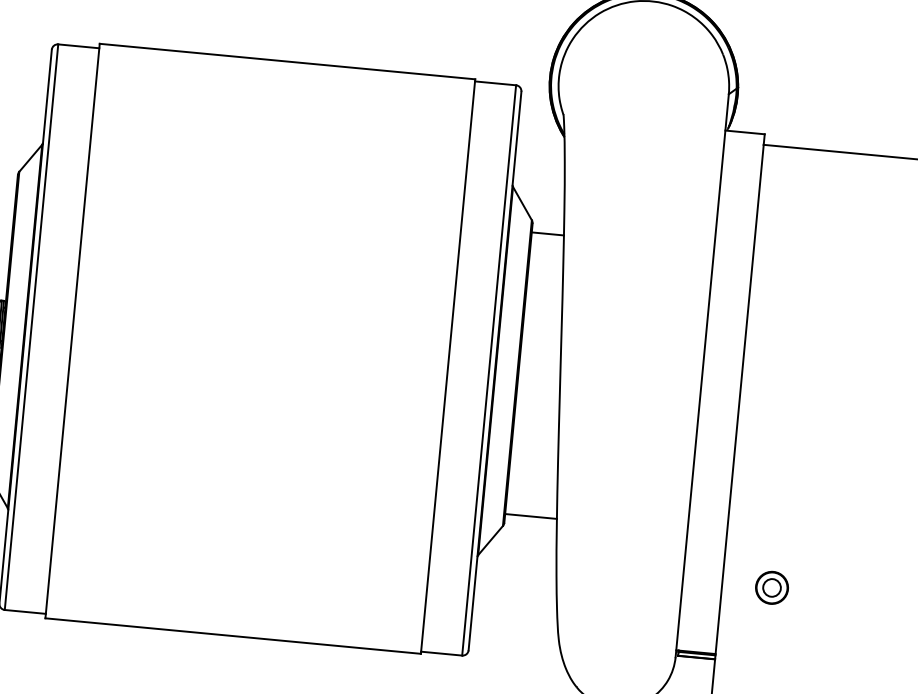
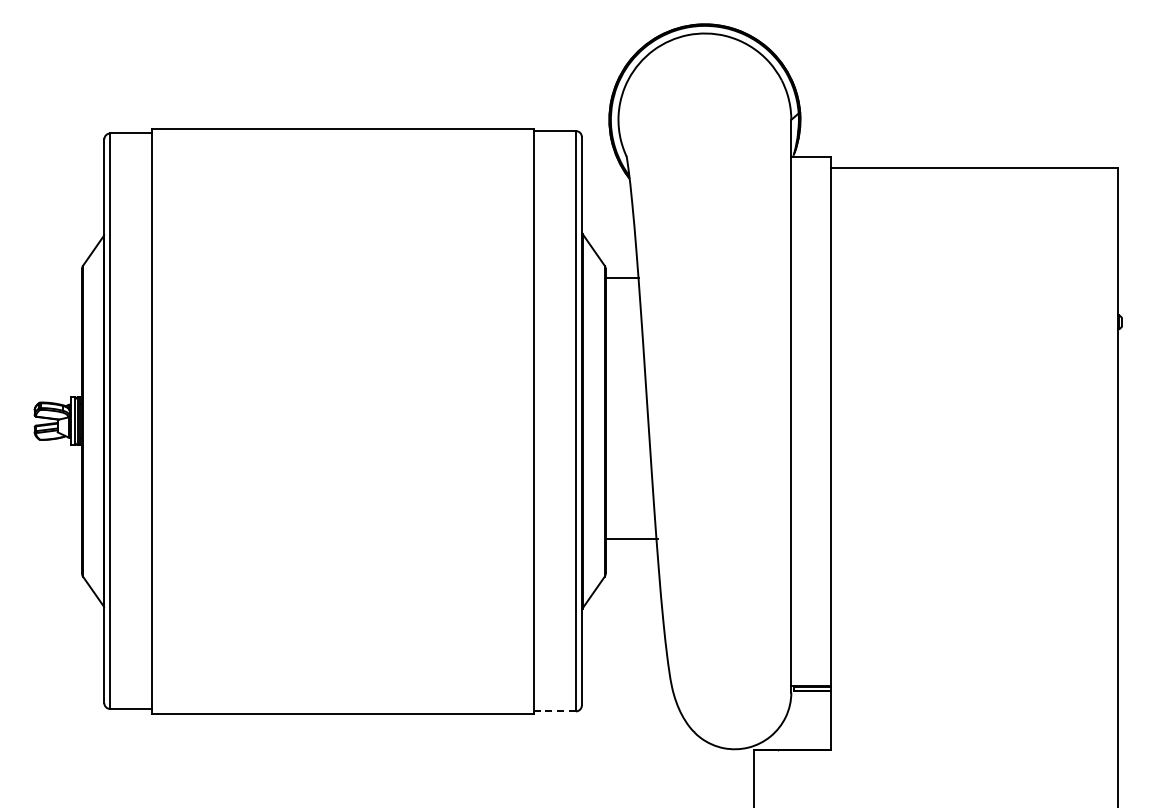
line: (530, 516) -> (631, 538), moved
part: (771, 587) -> (881, 613), removed
line: (442, 653) -> (555, 711), solid -> dashed

